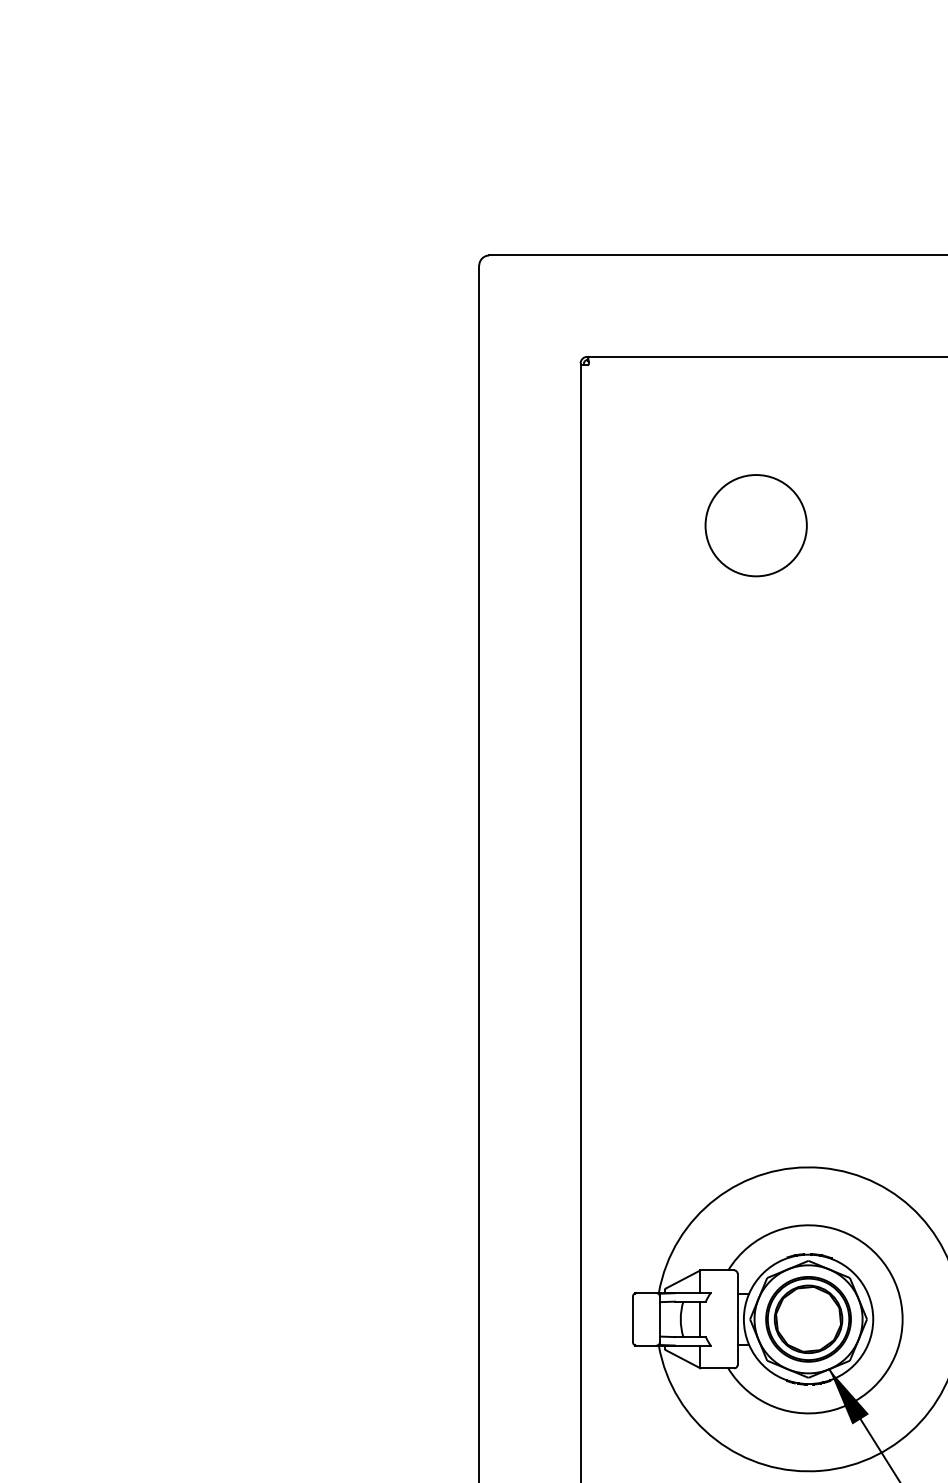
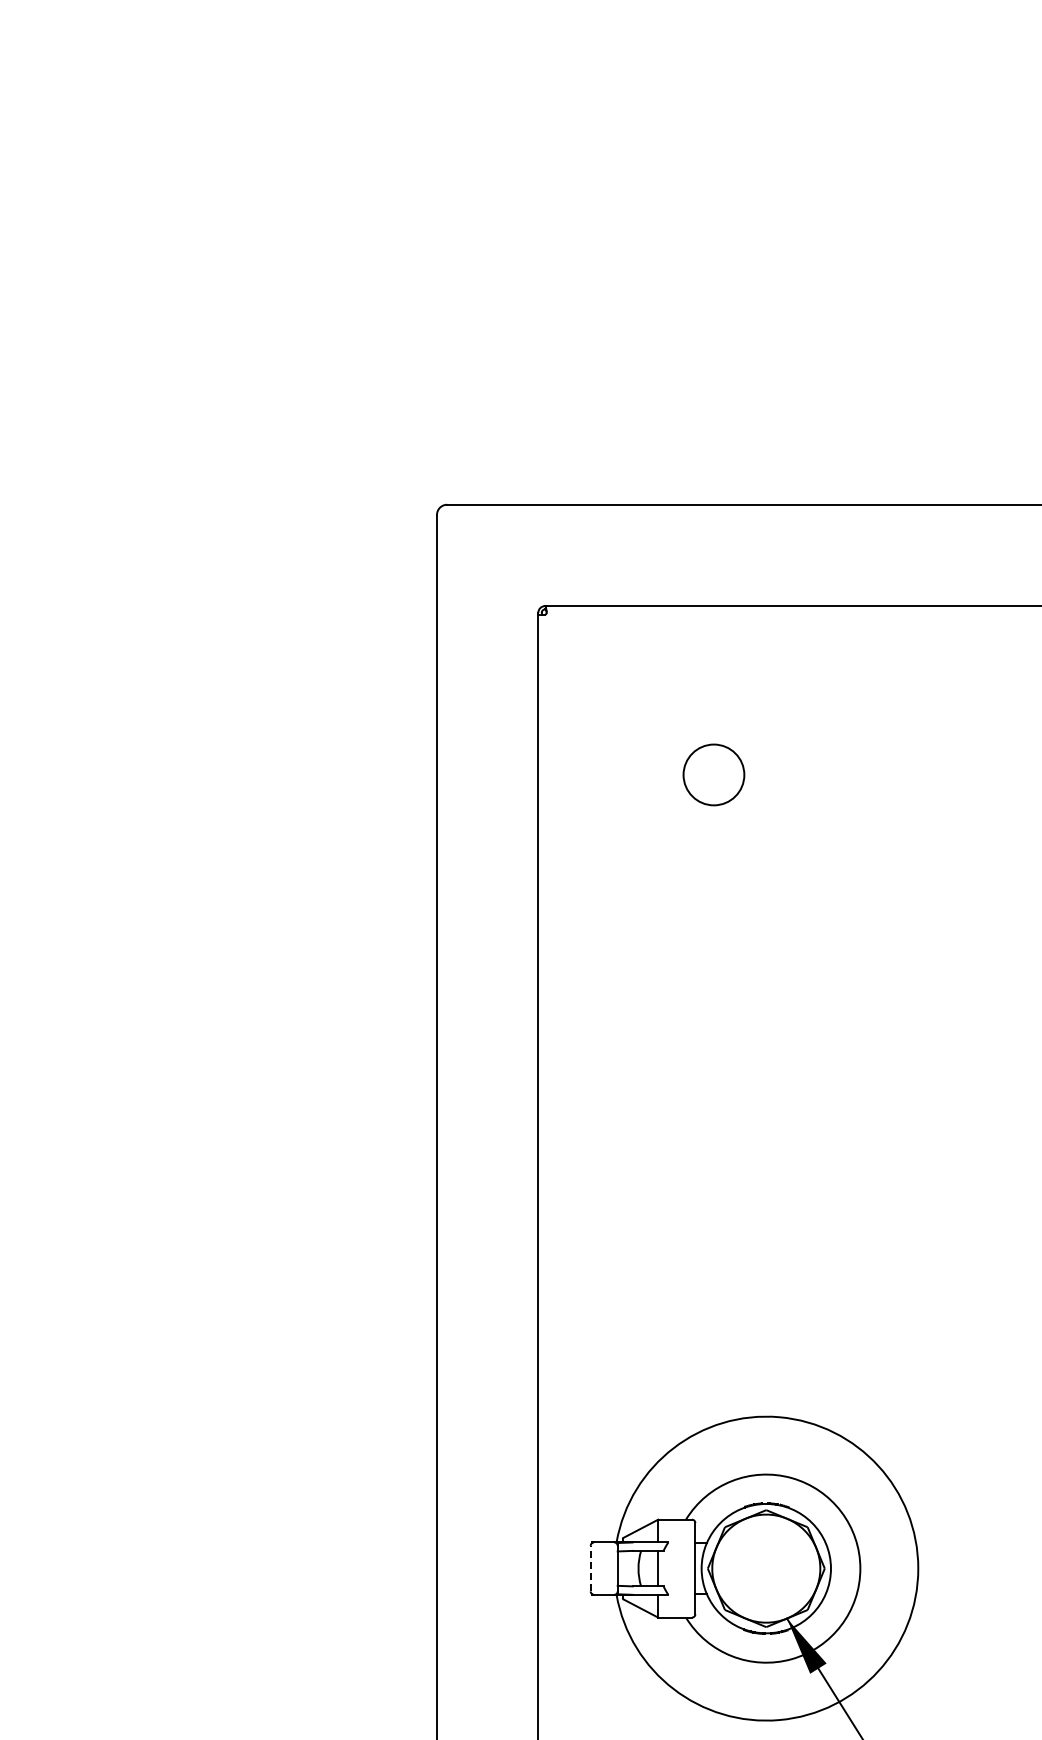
circle: (755, 525) -> (713, 774), size x0.6
line: (632, 1319) -> (590, 1568), solid -> dashed
part: (808, 1319) -> (766, 1568), removed

